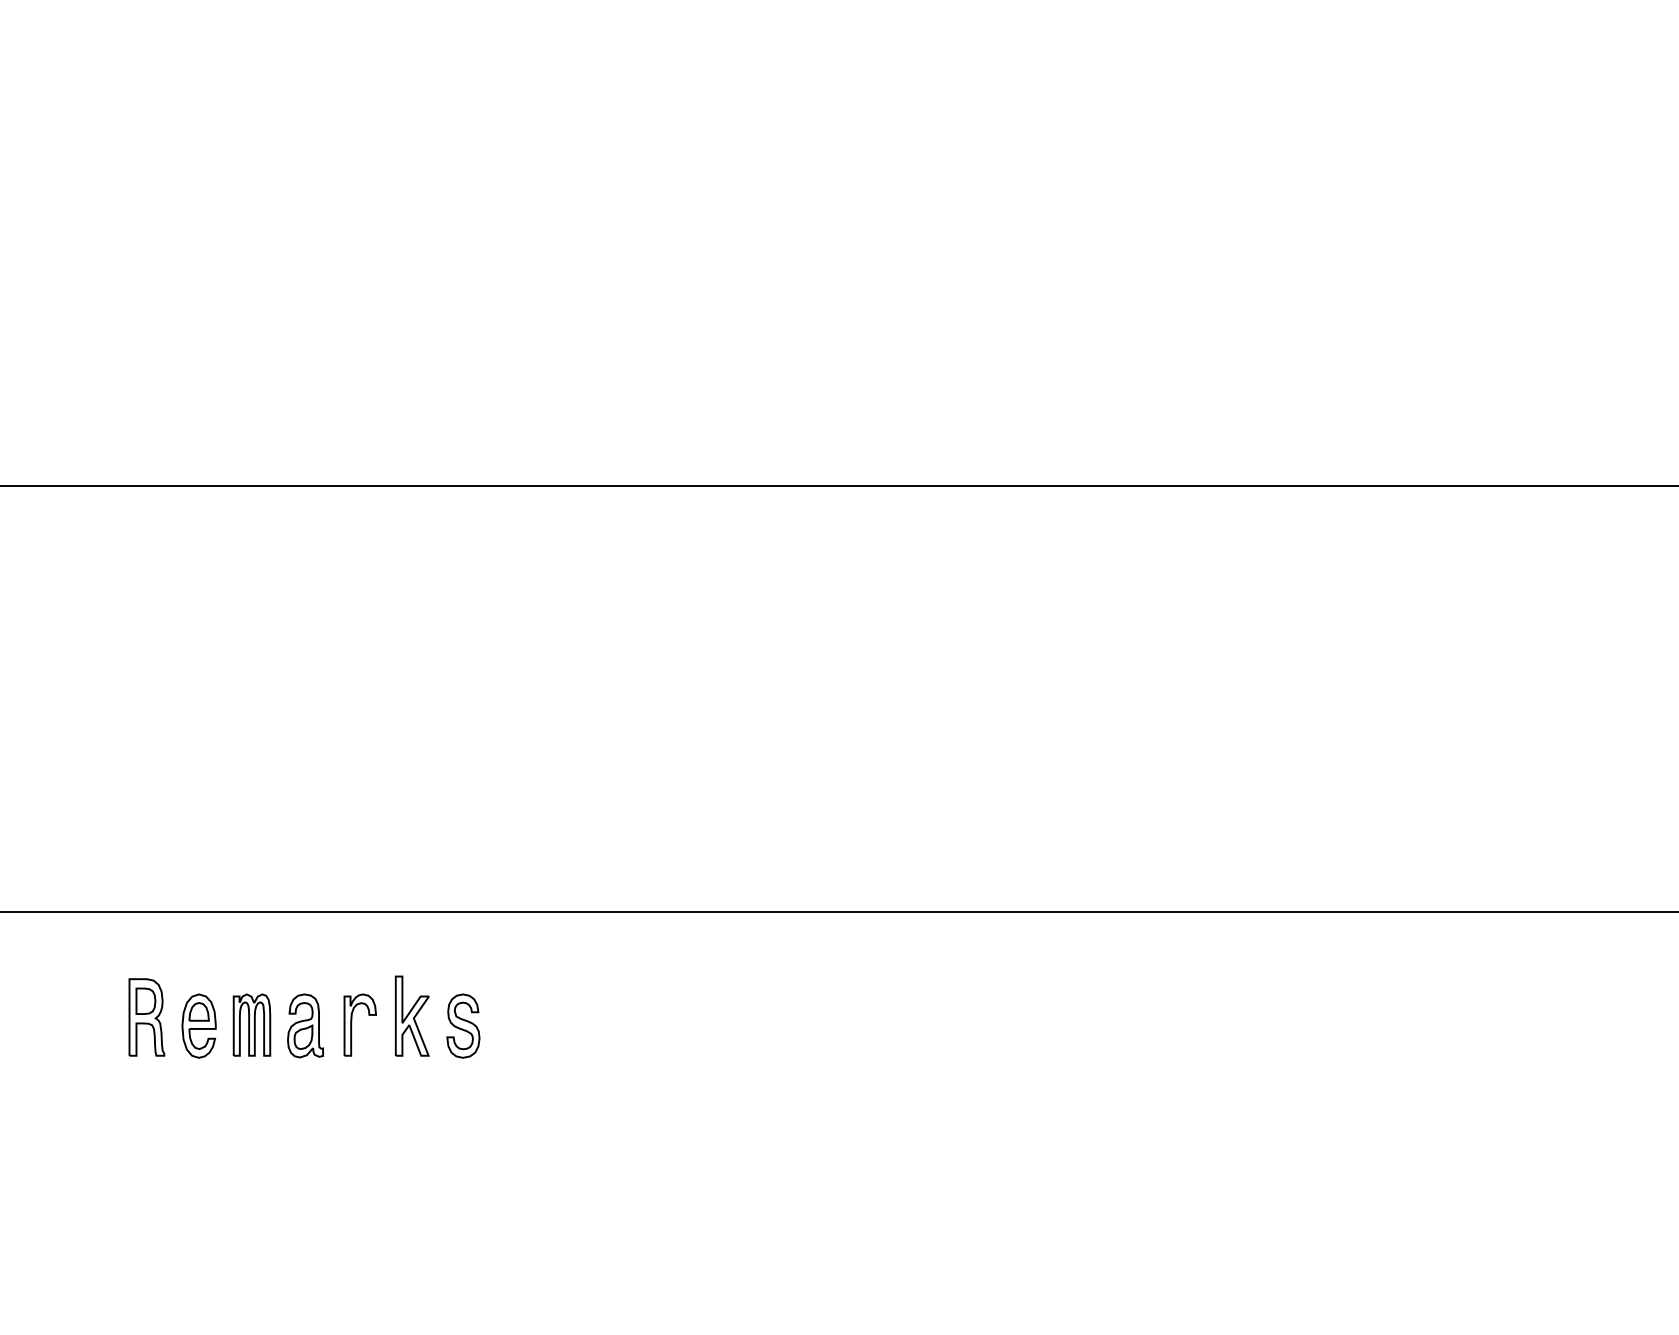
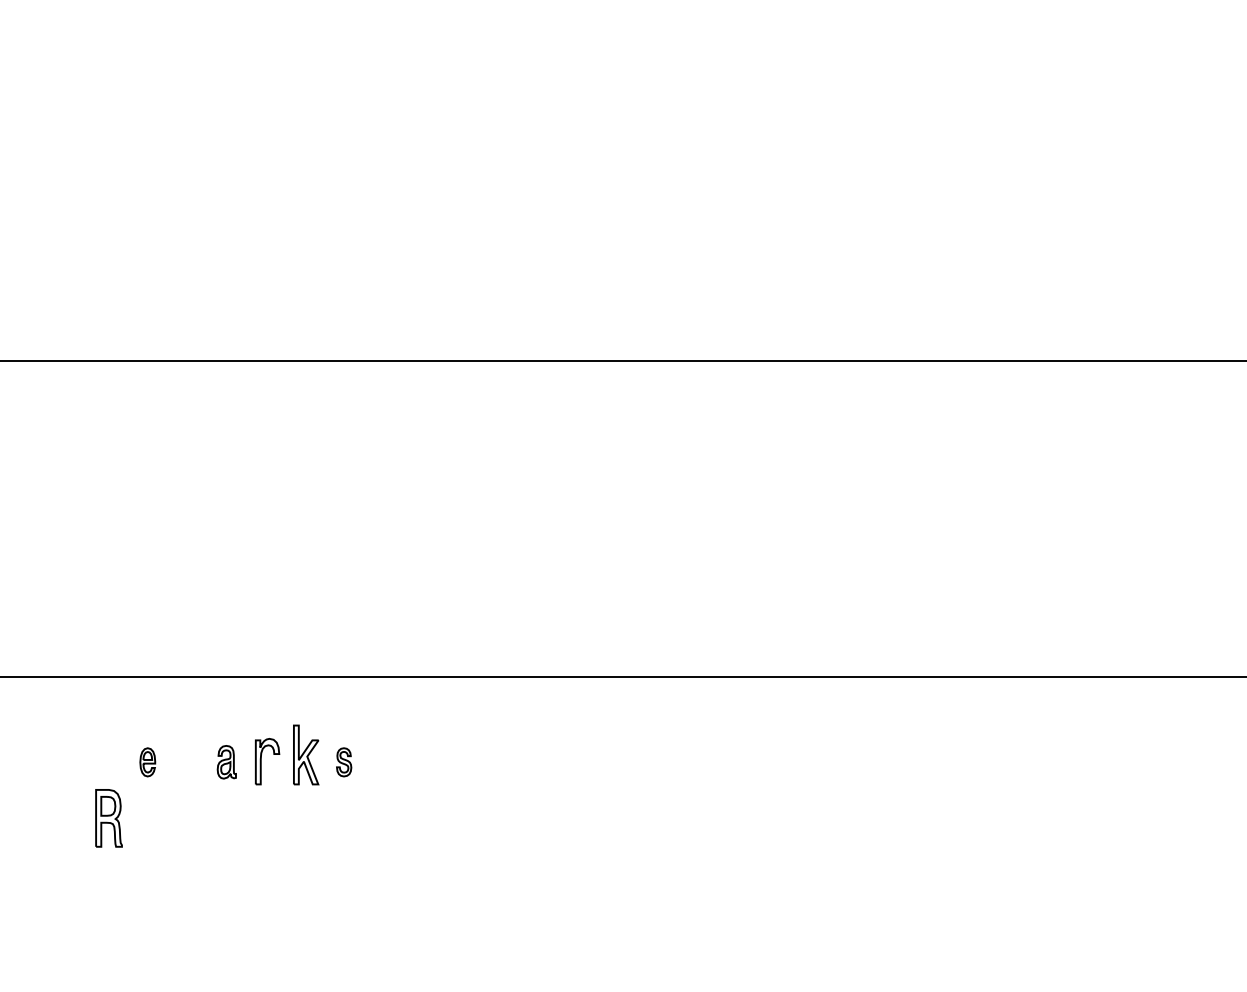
part: (146, 1017) -> (108, 818), moved
part: (251, 1024) -> (186, 761), removed
part: (198, 1025) -> (147, 761), size x0.6
part: (305, 1025) -> (226, 761), size x0.7
part: (463, 1025) -> (344, 761), size x0.6

